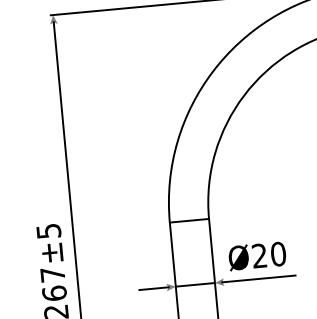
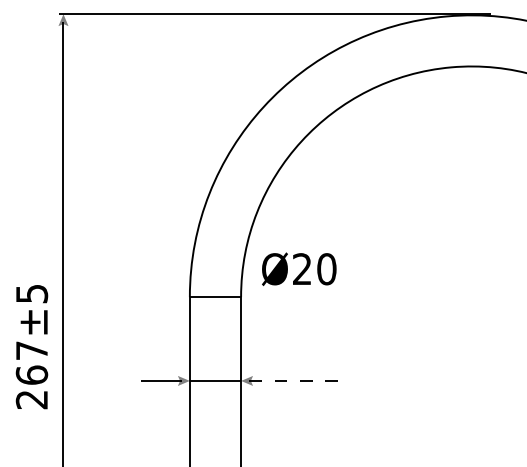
text: (257, 255) -> (299, 268), moved
line: (258, 278) -> (298, 380), solid -> dashed

